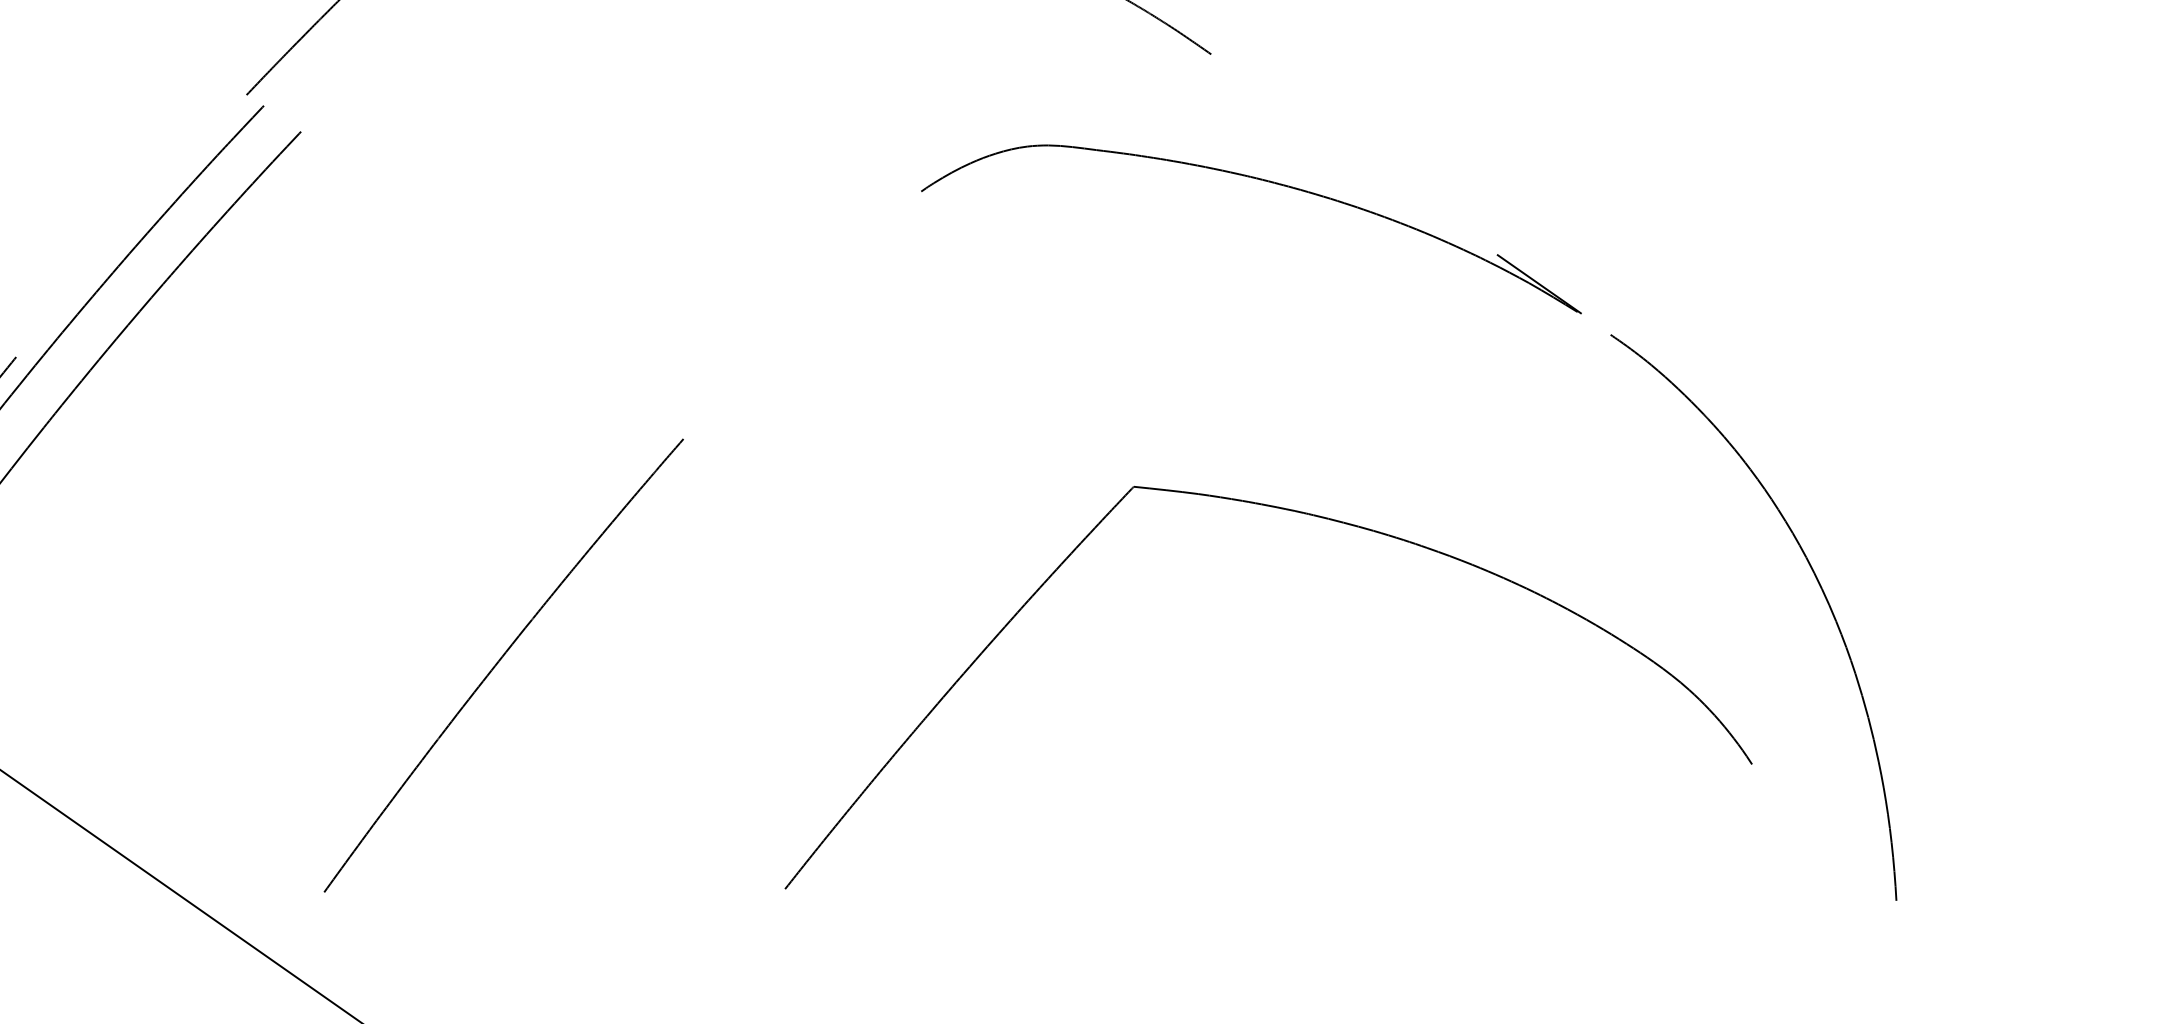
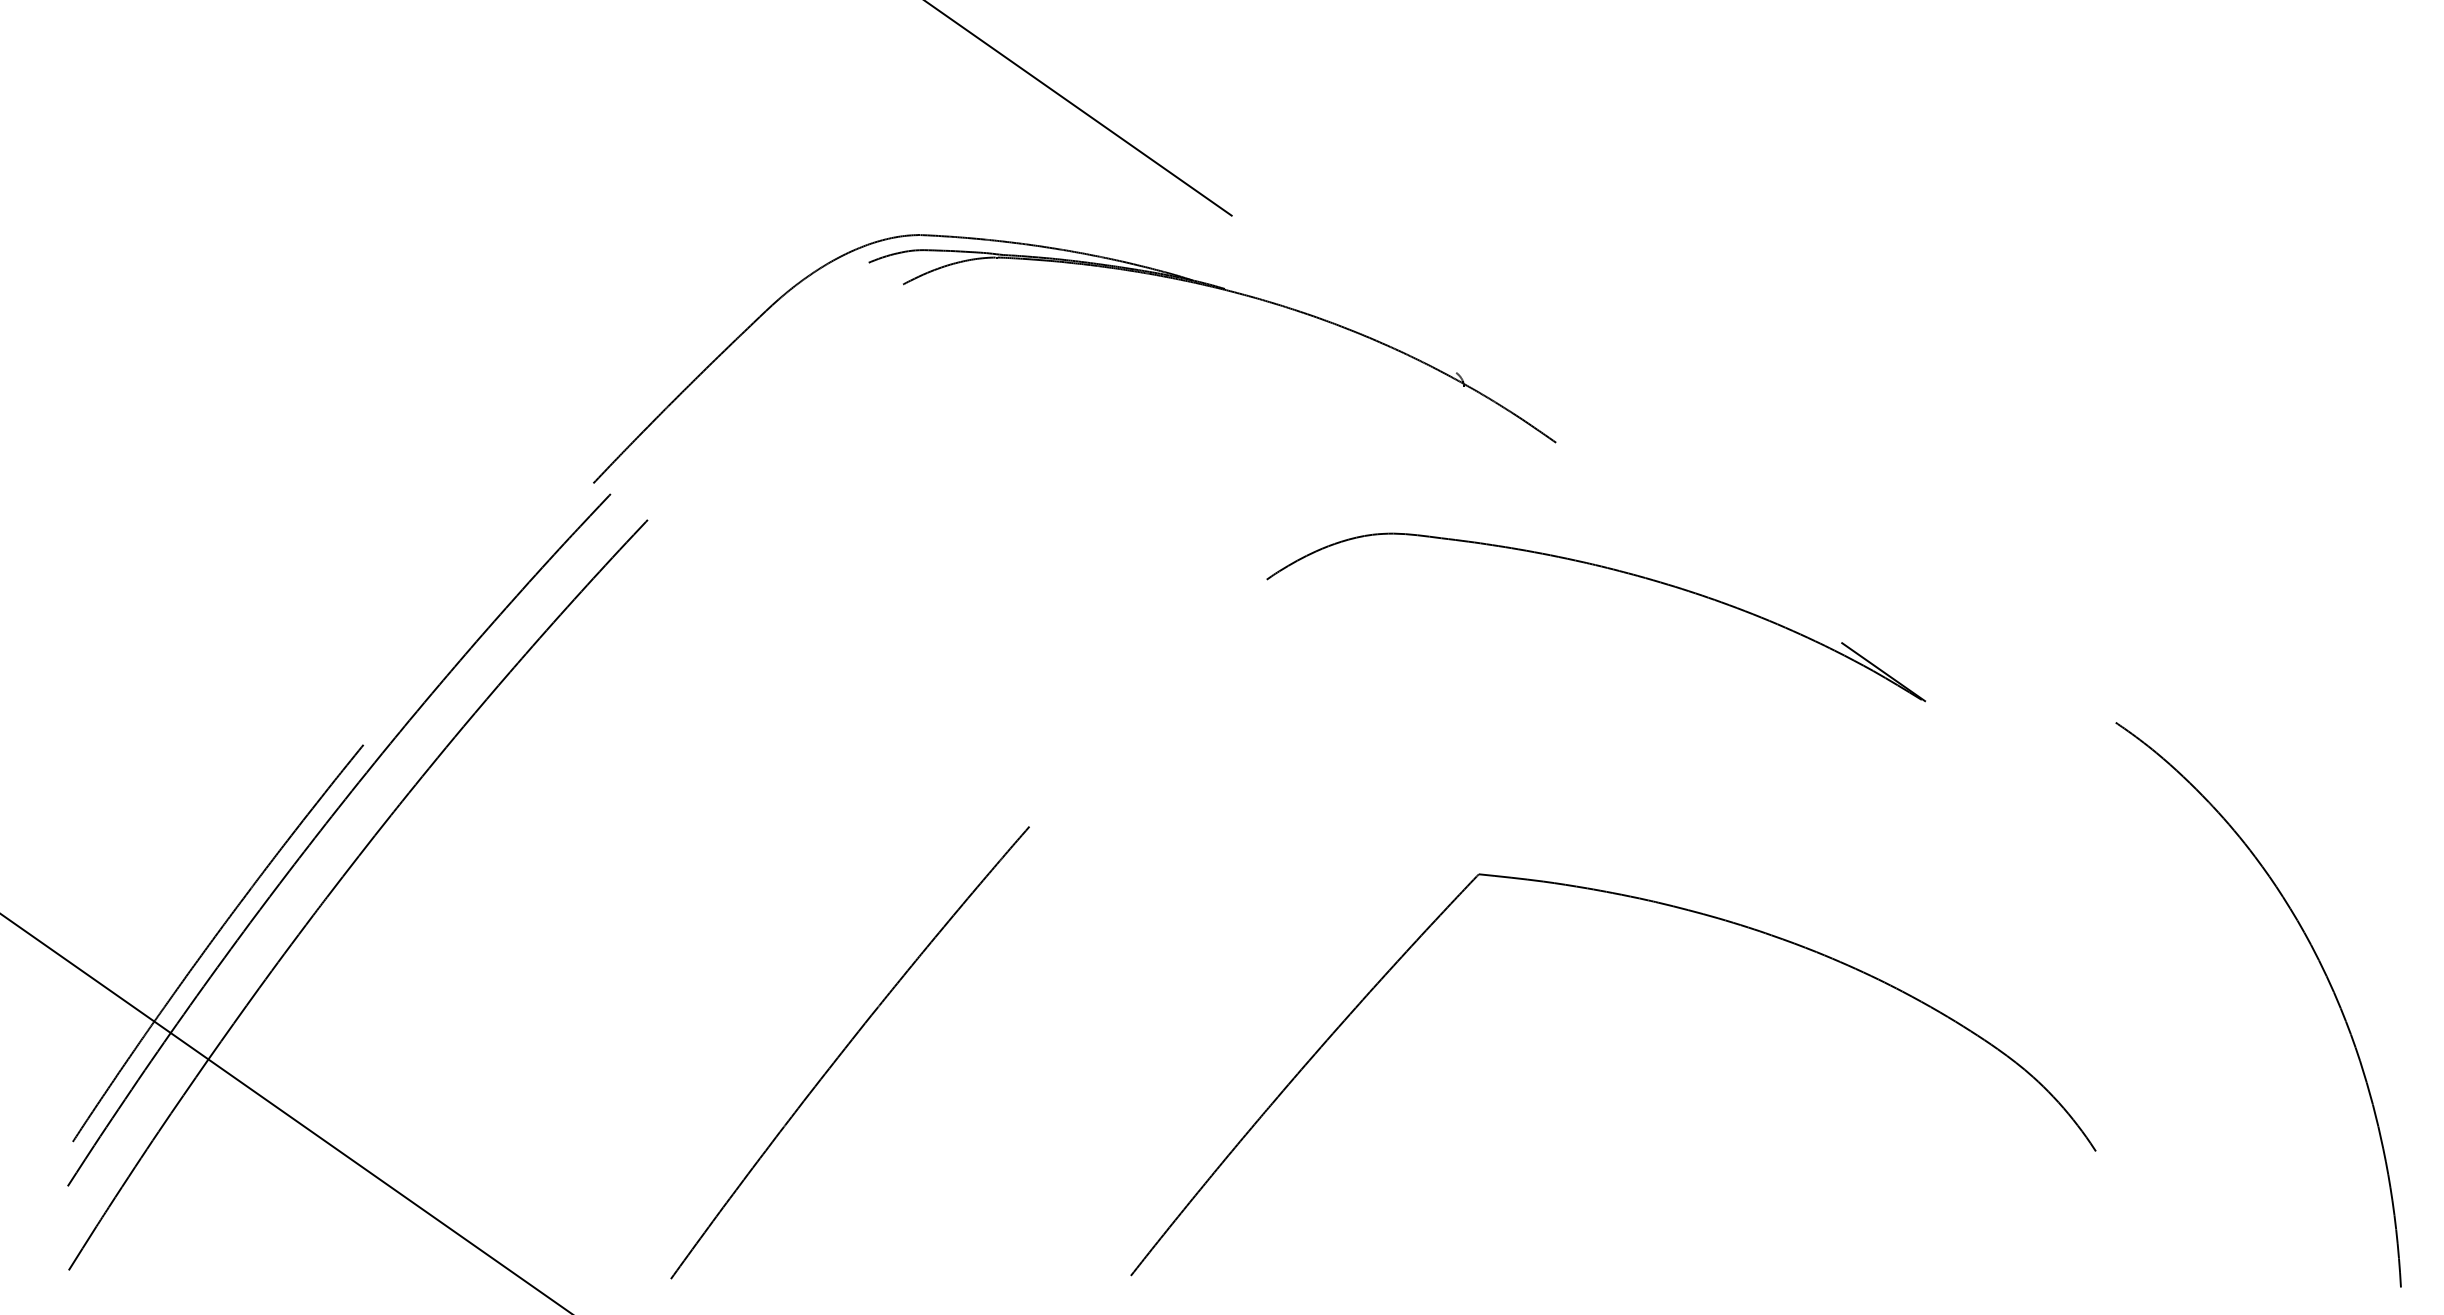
curve: (1818, 585) -> (2323, 972), moved

